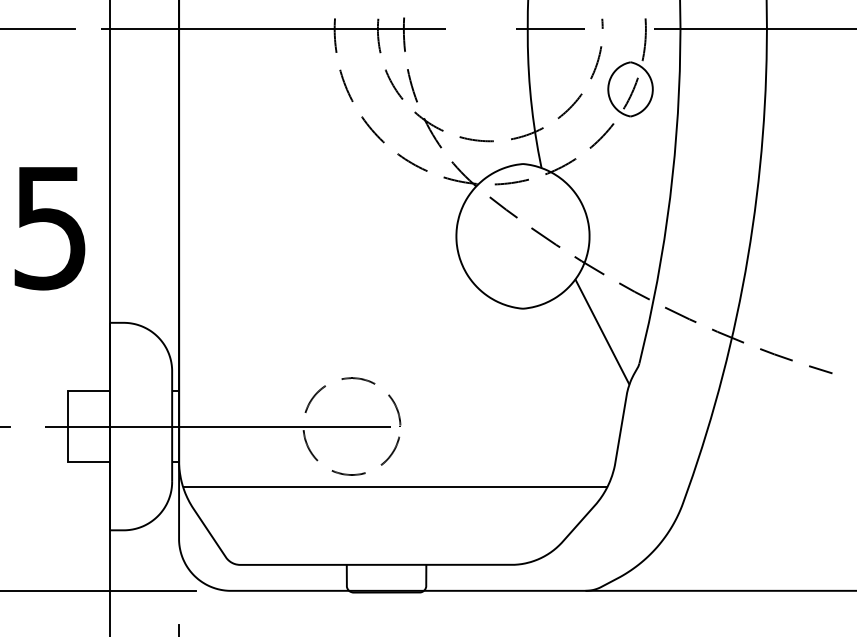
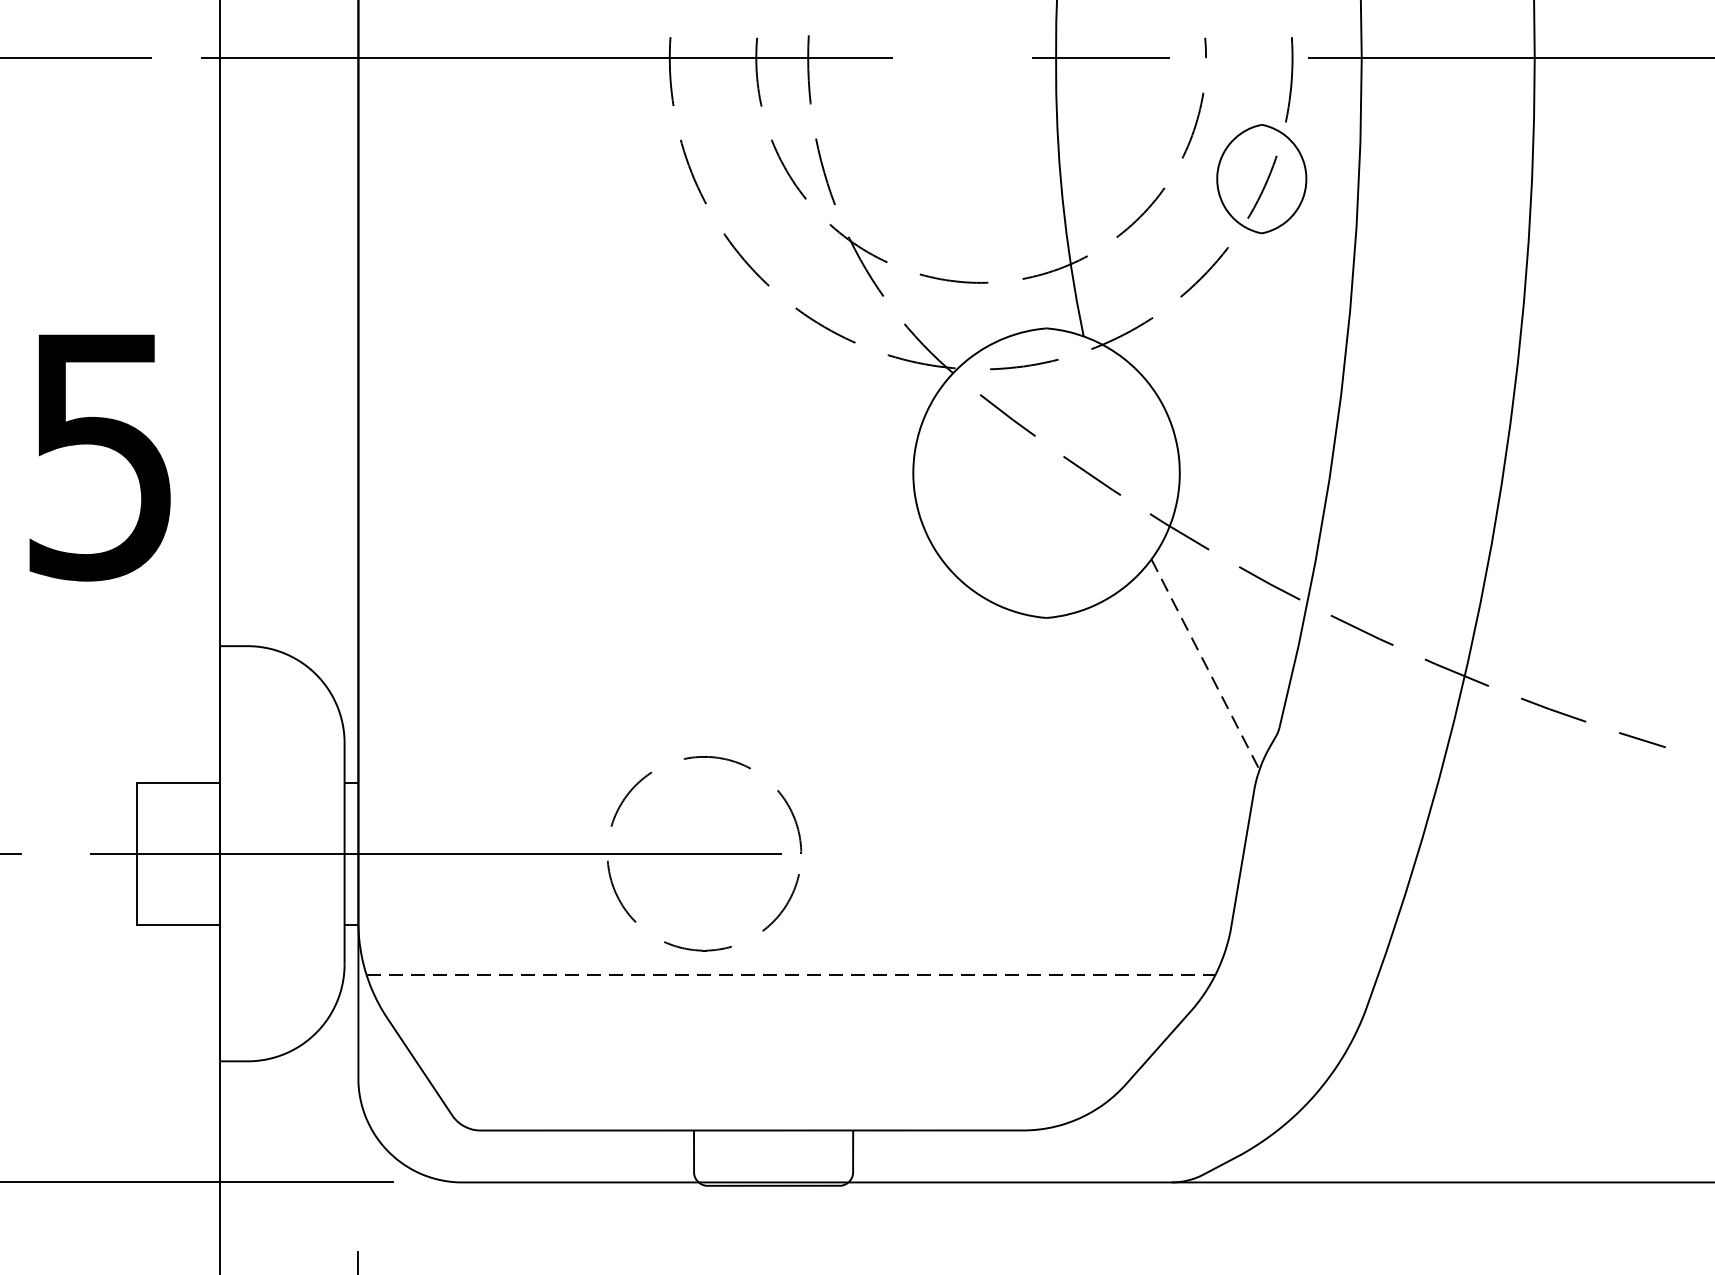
line: (602, 332) -> (1205, 665), solid -> dashed
line: (395, 487) -> (791, 975), solid -> dashed

